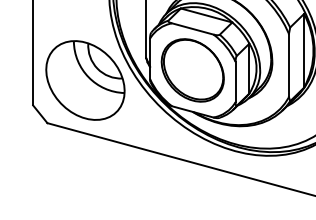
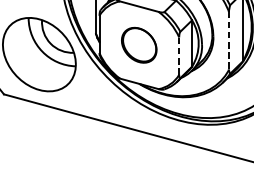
line: (288, 65) -> (228, 40), solid -> dashed
part: (192, 70) -> (139, 45), size x0.6
line: (235, 81) -> (179, 55), solid -> dashed

